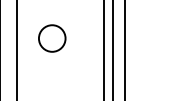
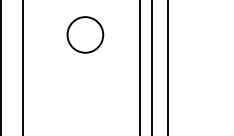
circle: (52, 38) -> (85, 34), moved

